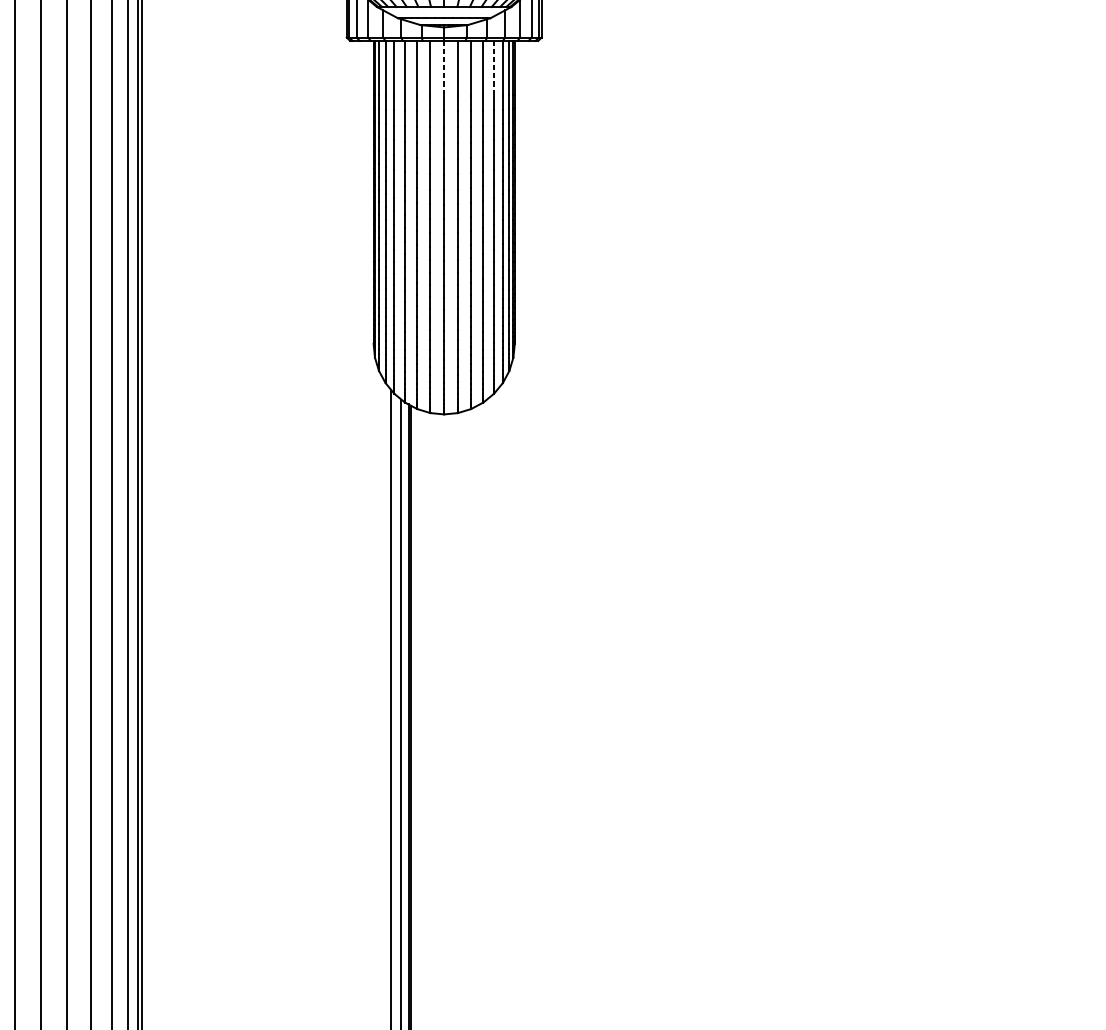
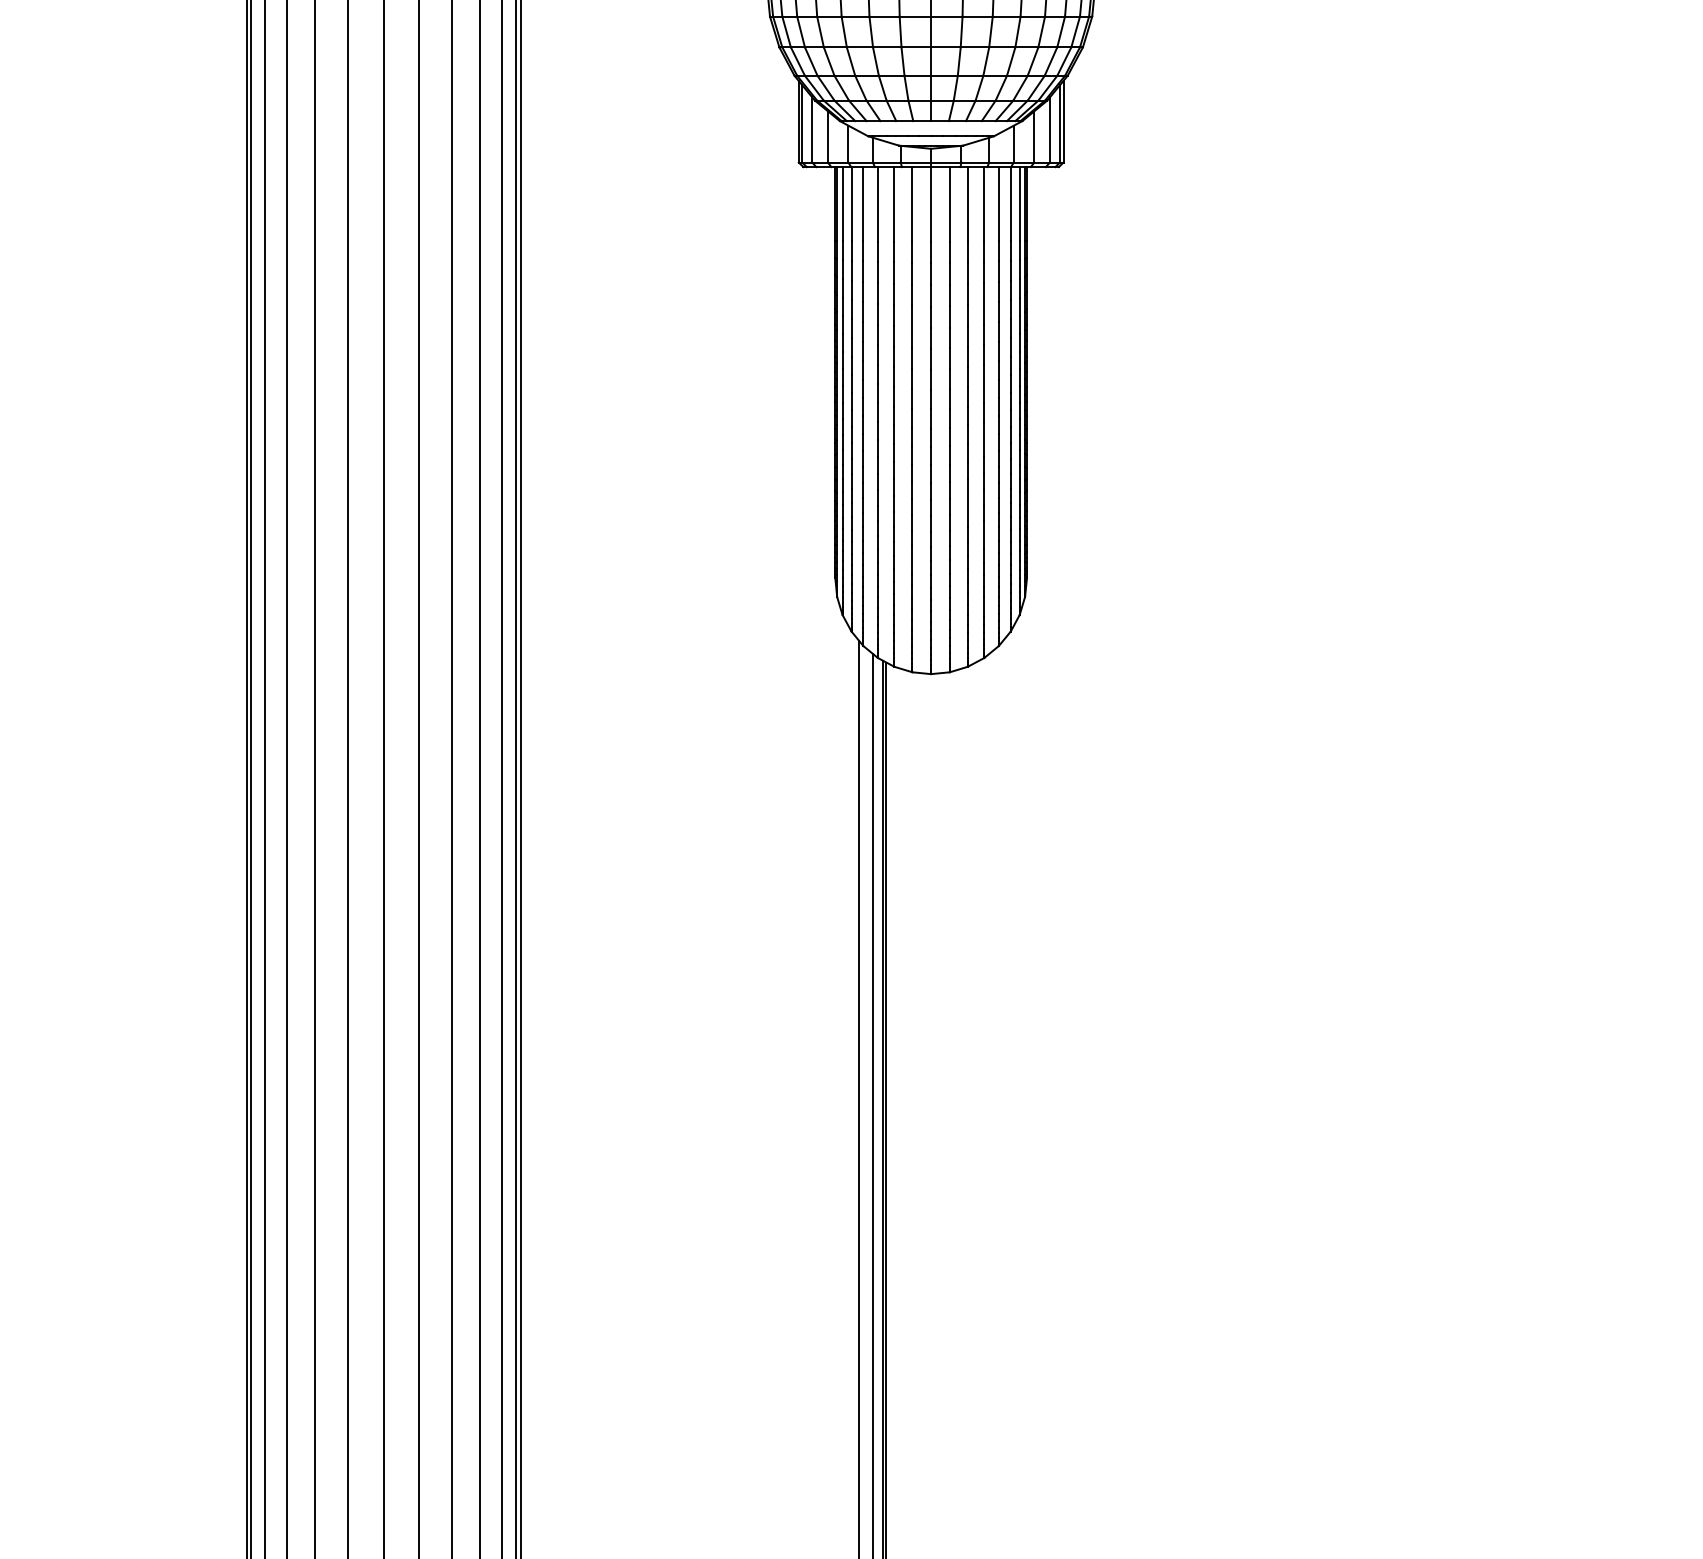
line: (444, 68) -> (931, 204), dashed -> solid
line: (493, 68) -> (998, 204), dashed -> solid

